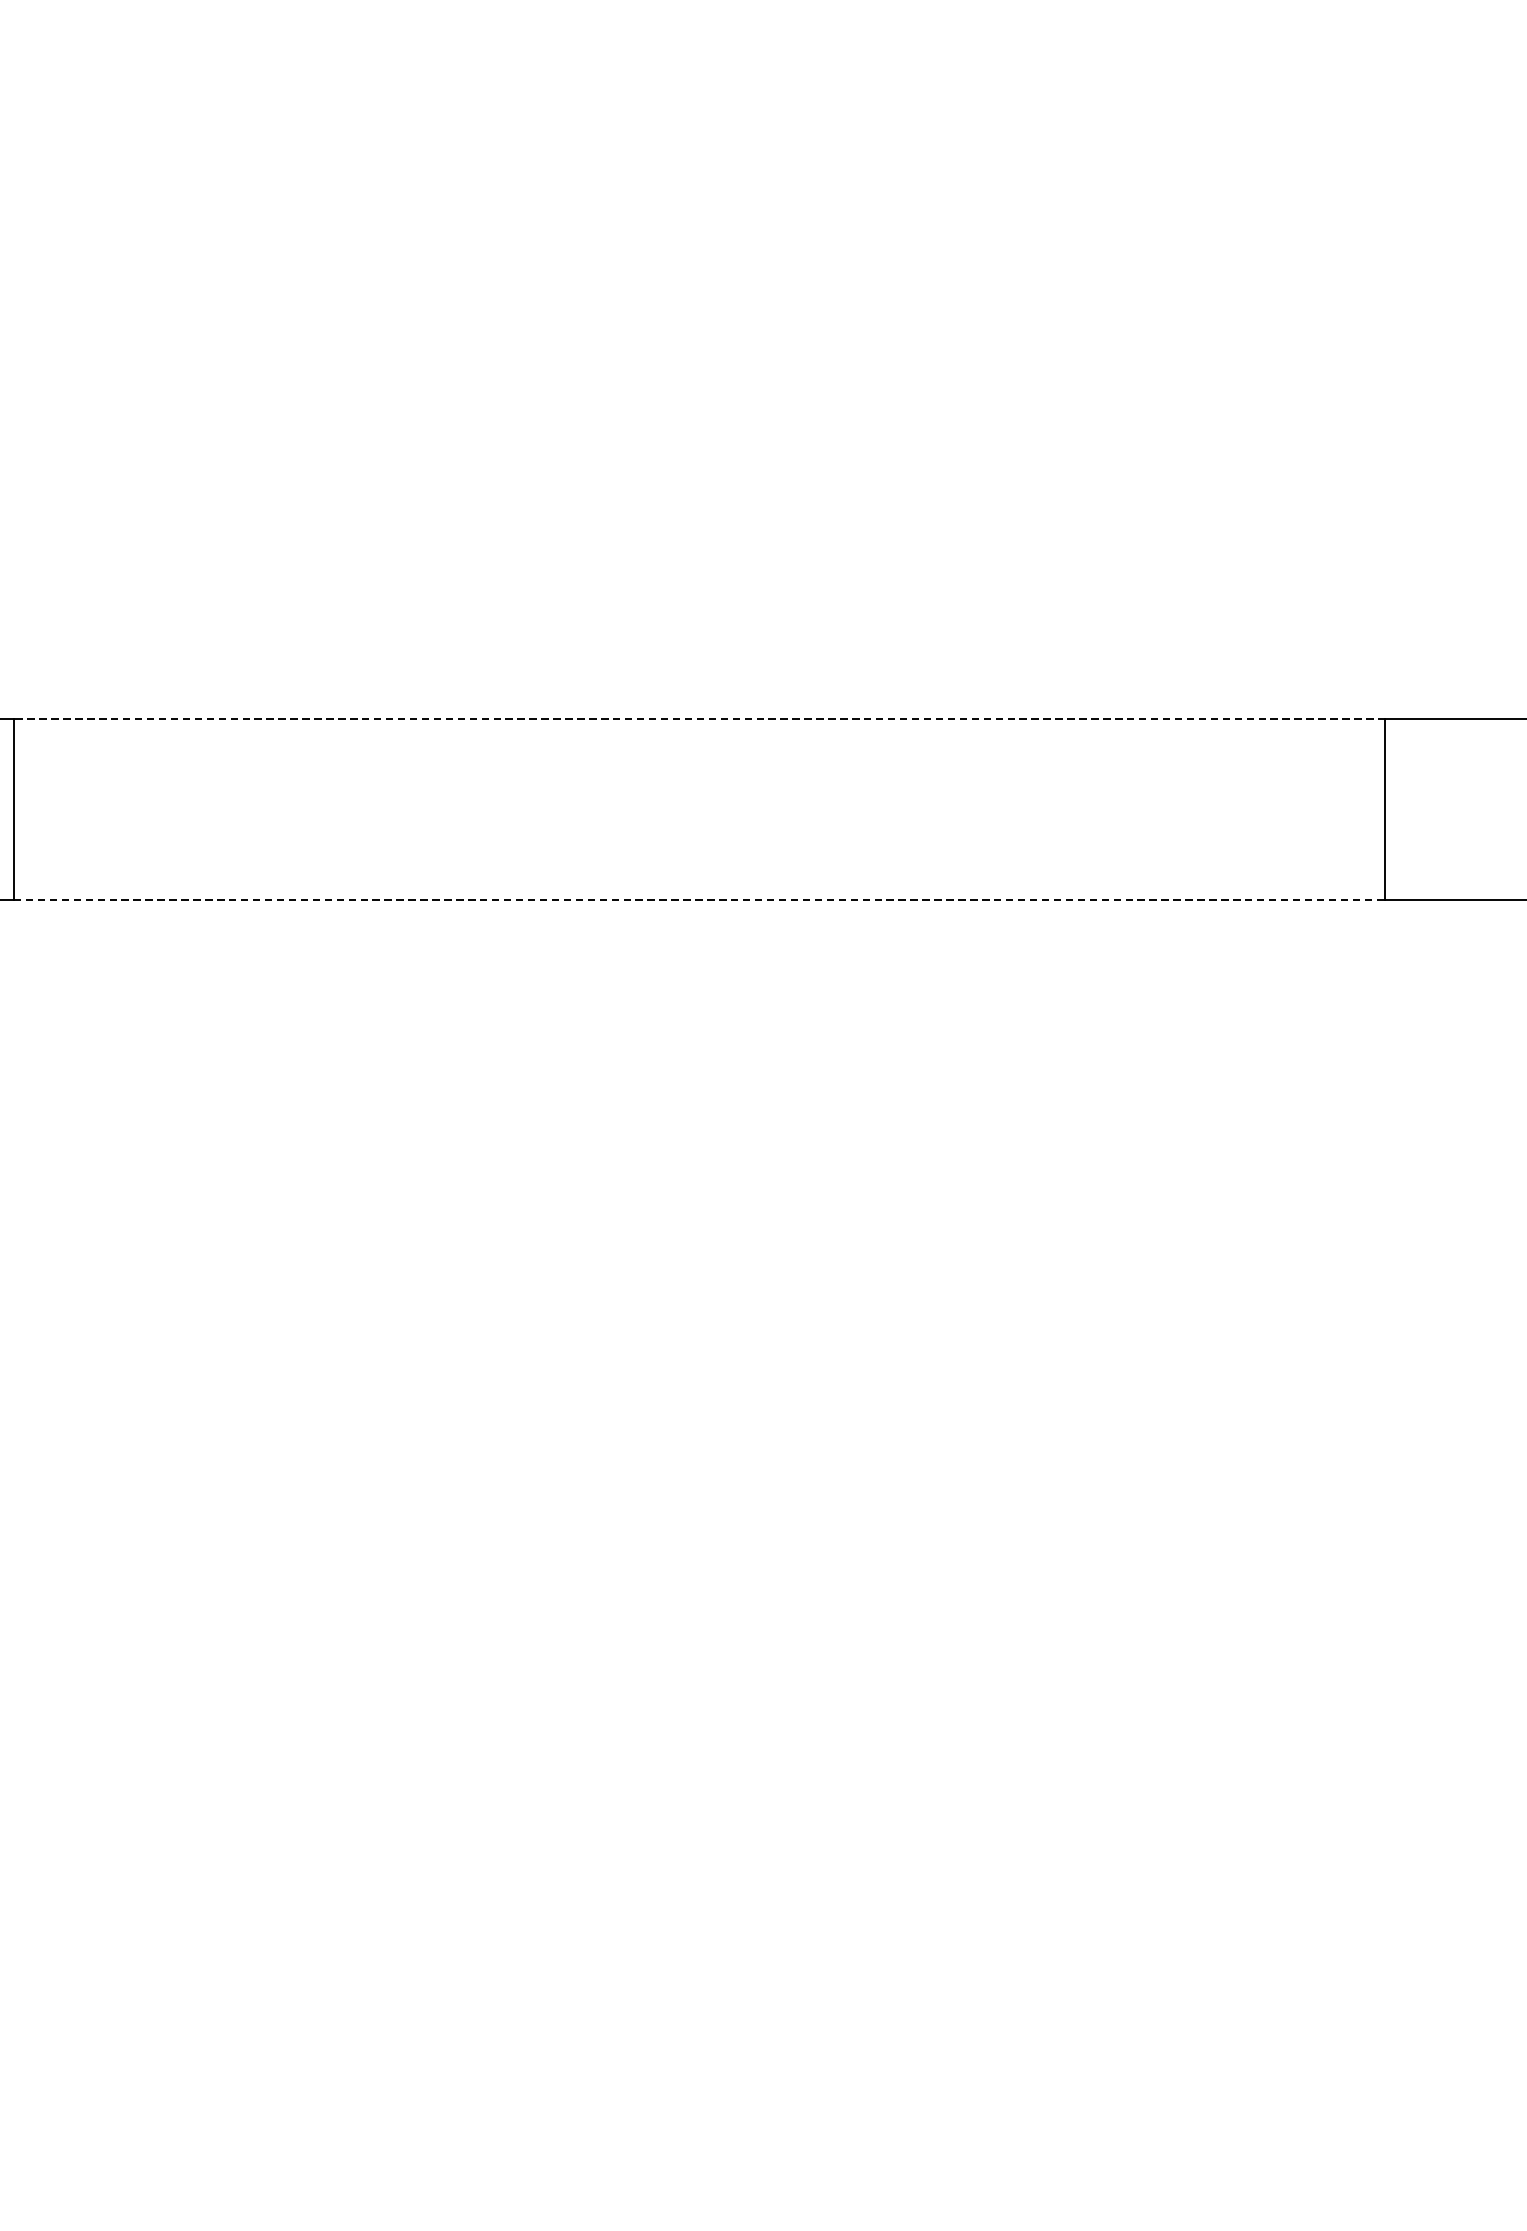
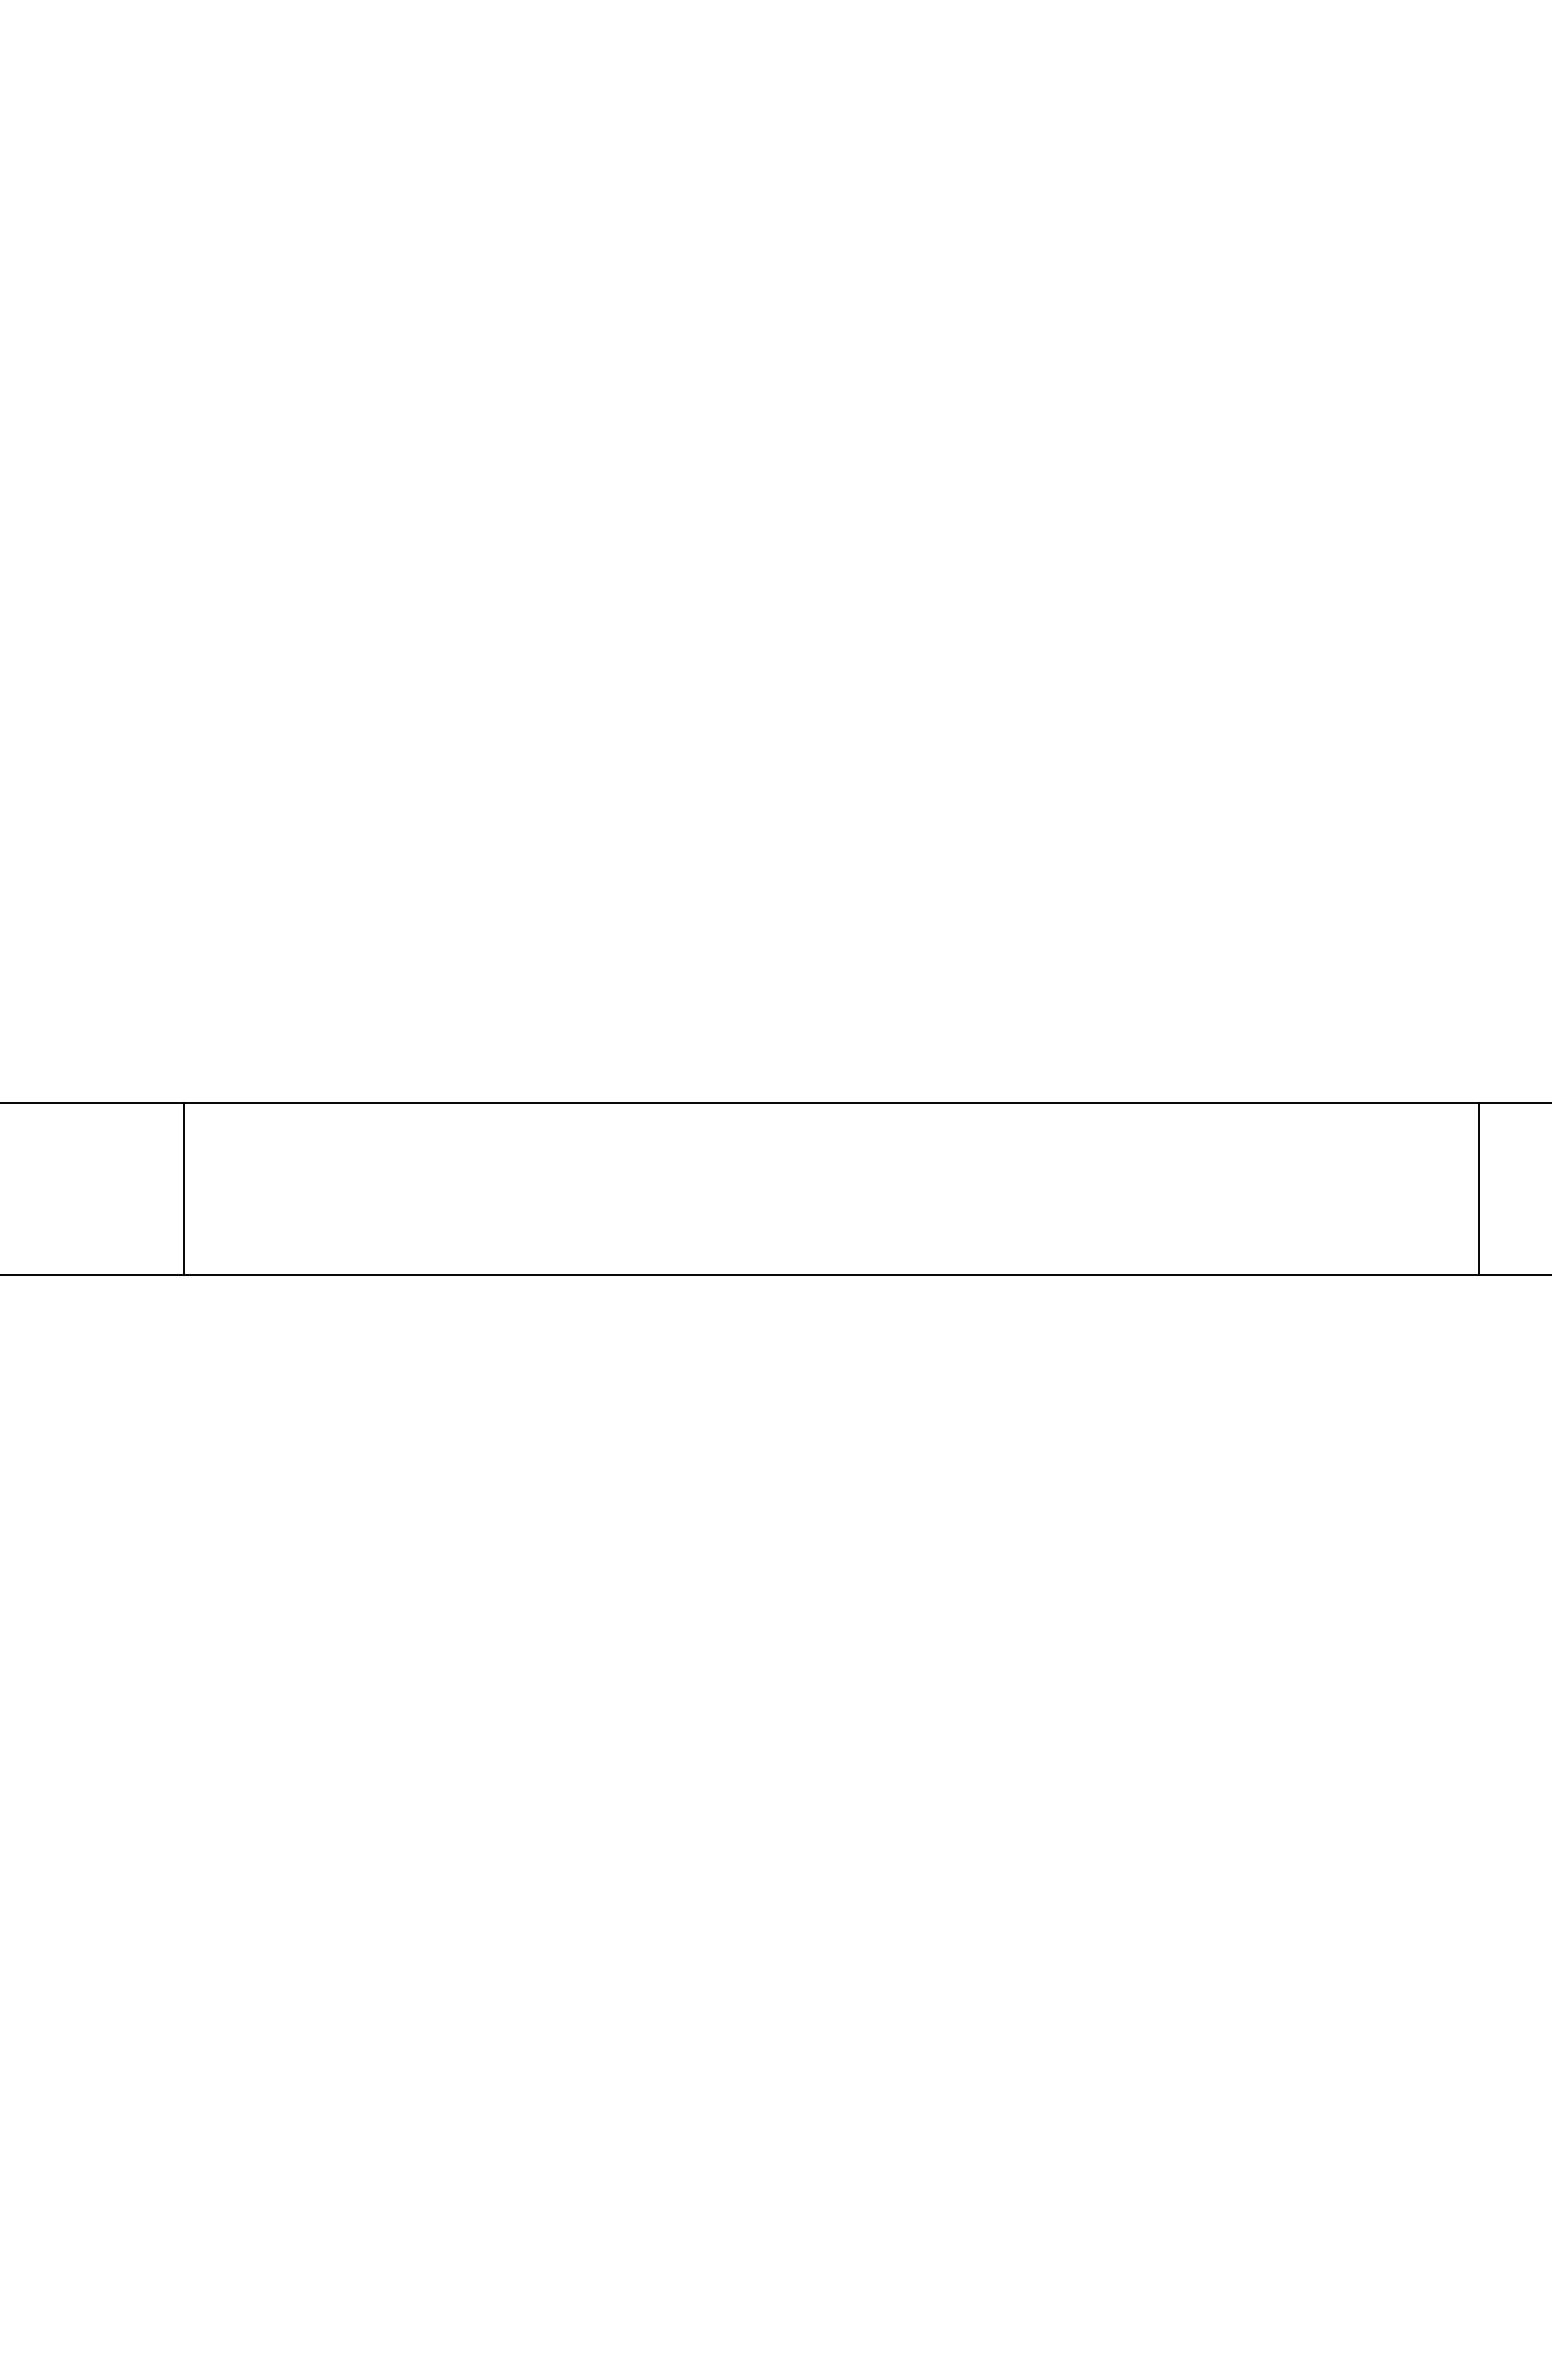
line: (698, 719) -> (830, 1103), dashed -> solid
line: (699, 900) -> (831, 1274), dashed -> solid

